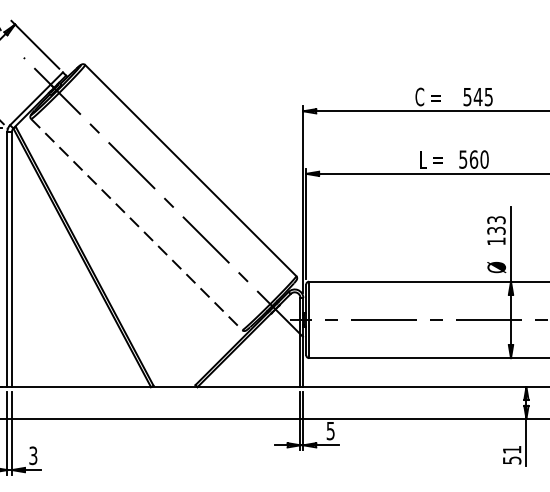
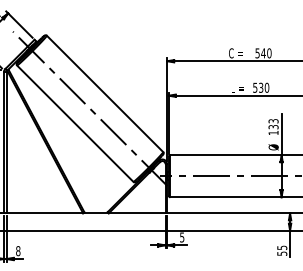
text: (489, 97) -> (269, 53), 545 -> 540
text: (474, 158) -> (261, 87), 560 -> 530
line: (137, 226) -> (75, 124), dashed -> solid
text: (512, 449) -> (282, 247), 51 -> 55
text: (33, 456) -> (18, 251), 3 -> 8

